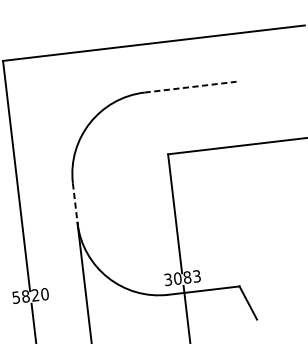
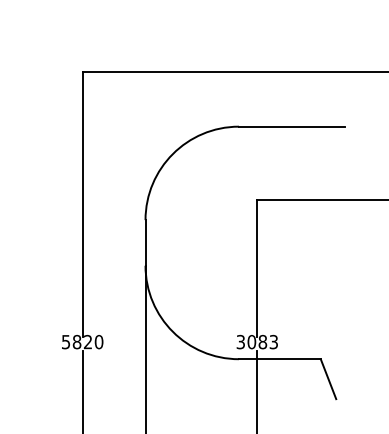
line: (190, 87) -> (291, 126), dashed -> solid
line: (75, 202) -> (145, 242), dashed -> solid

